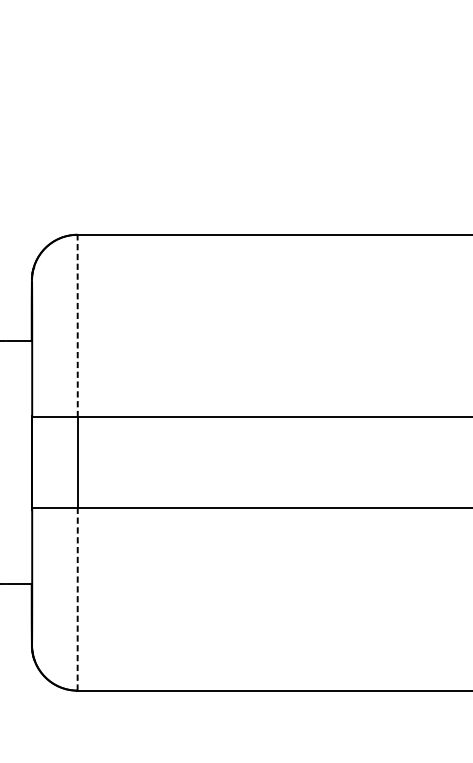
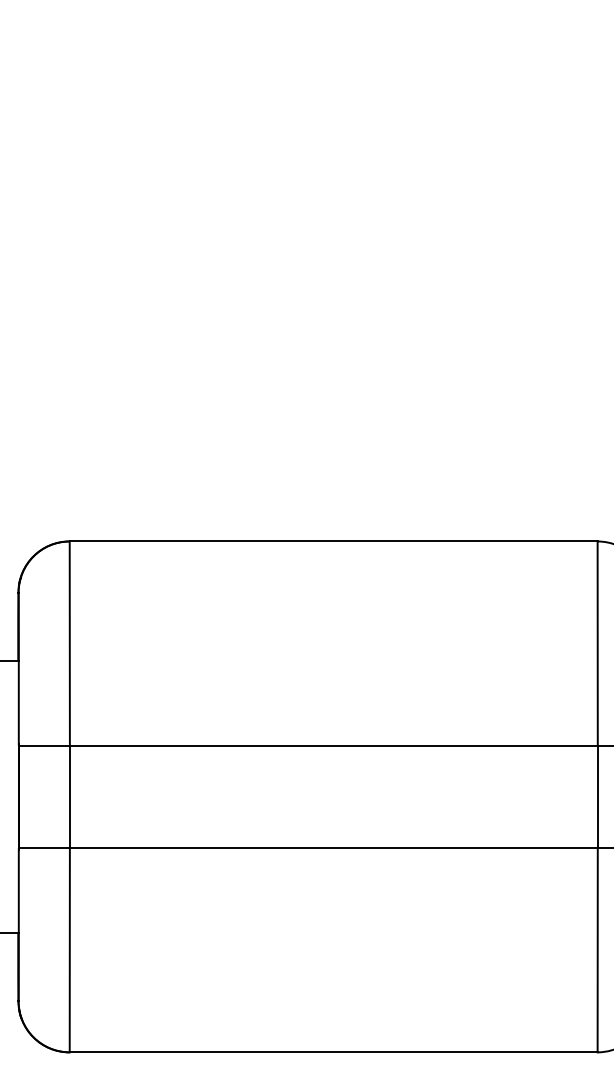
line: (77, 325) -> (69, 643), dashed -> solid
line: (77, 598) -> (69, 949), dashed -> solid

